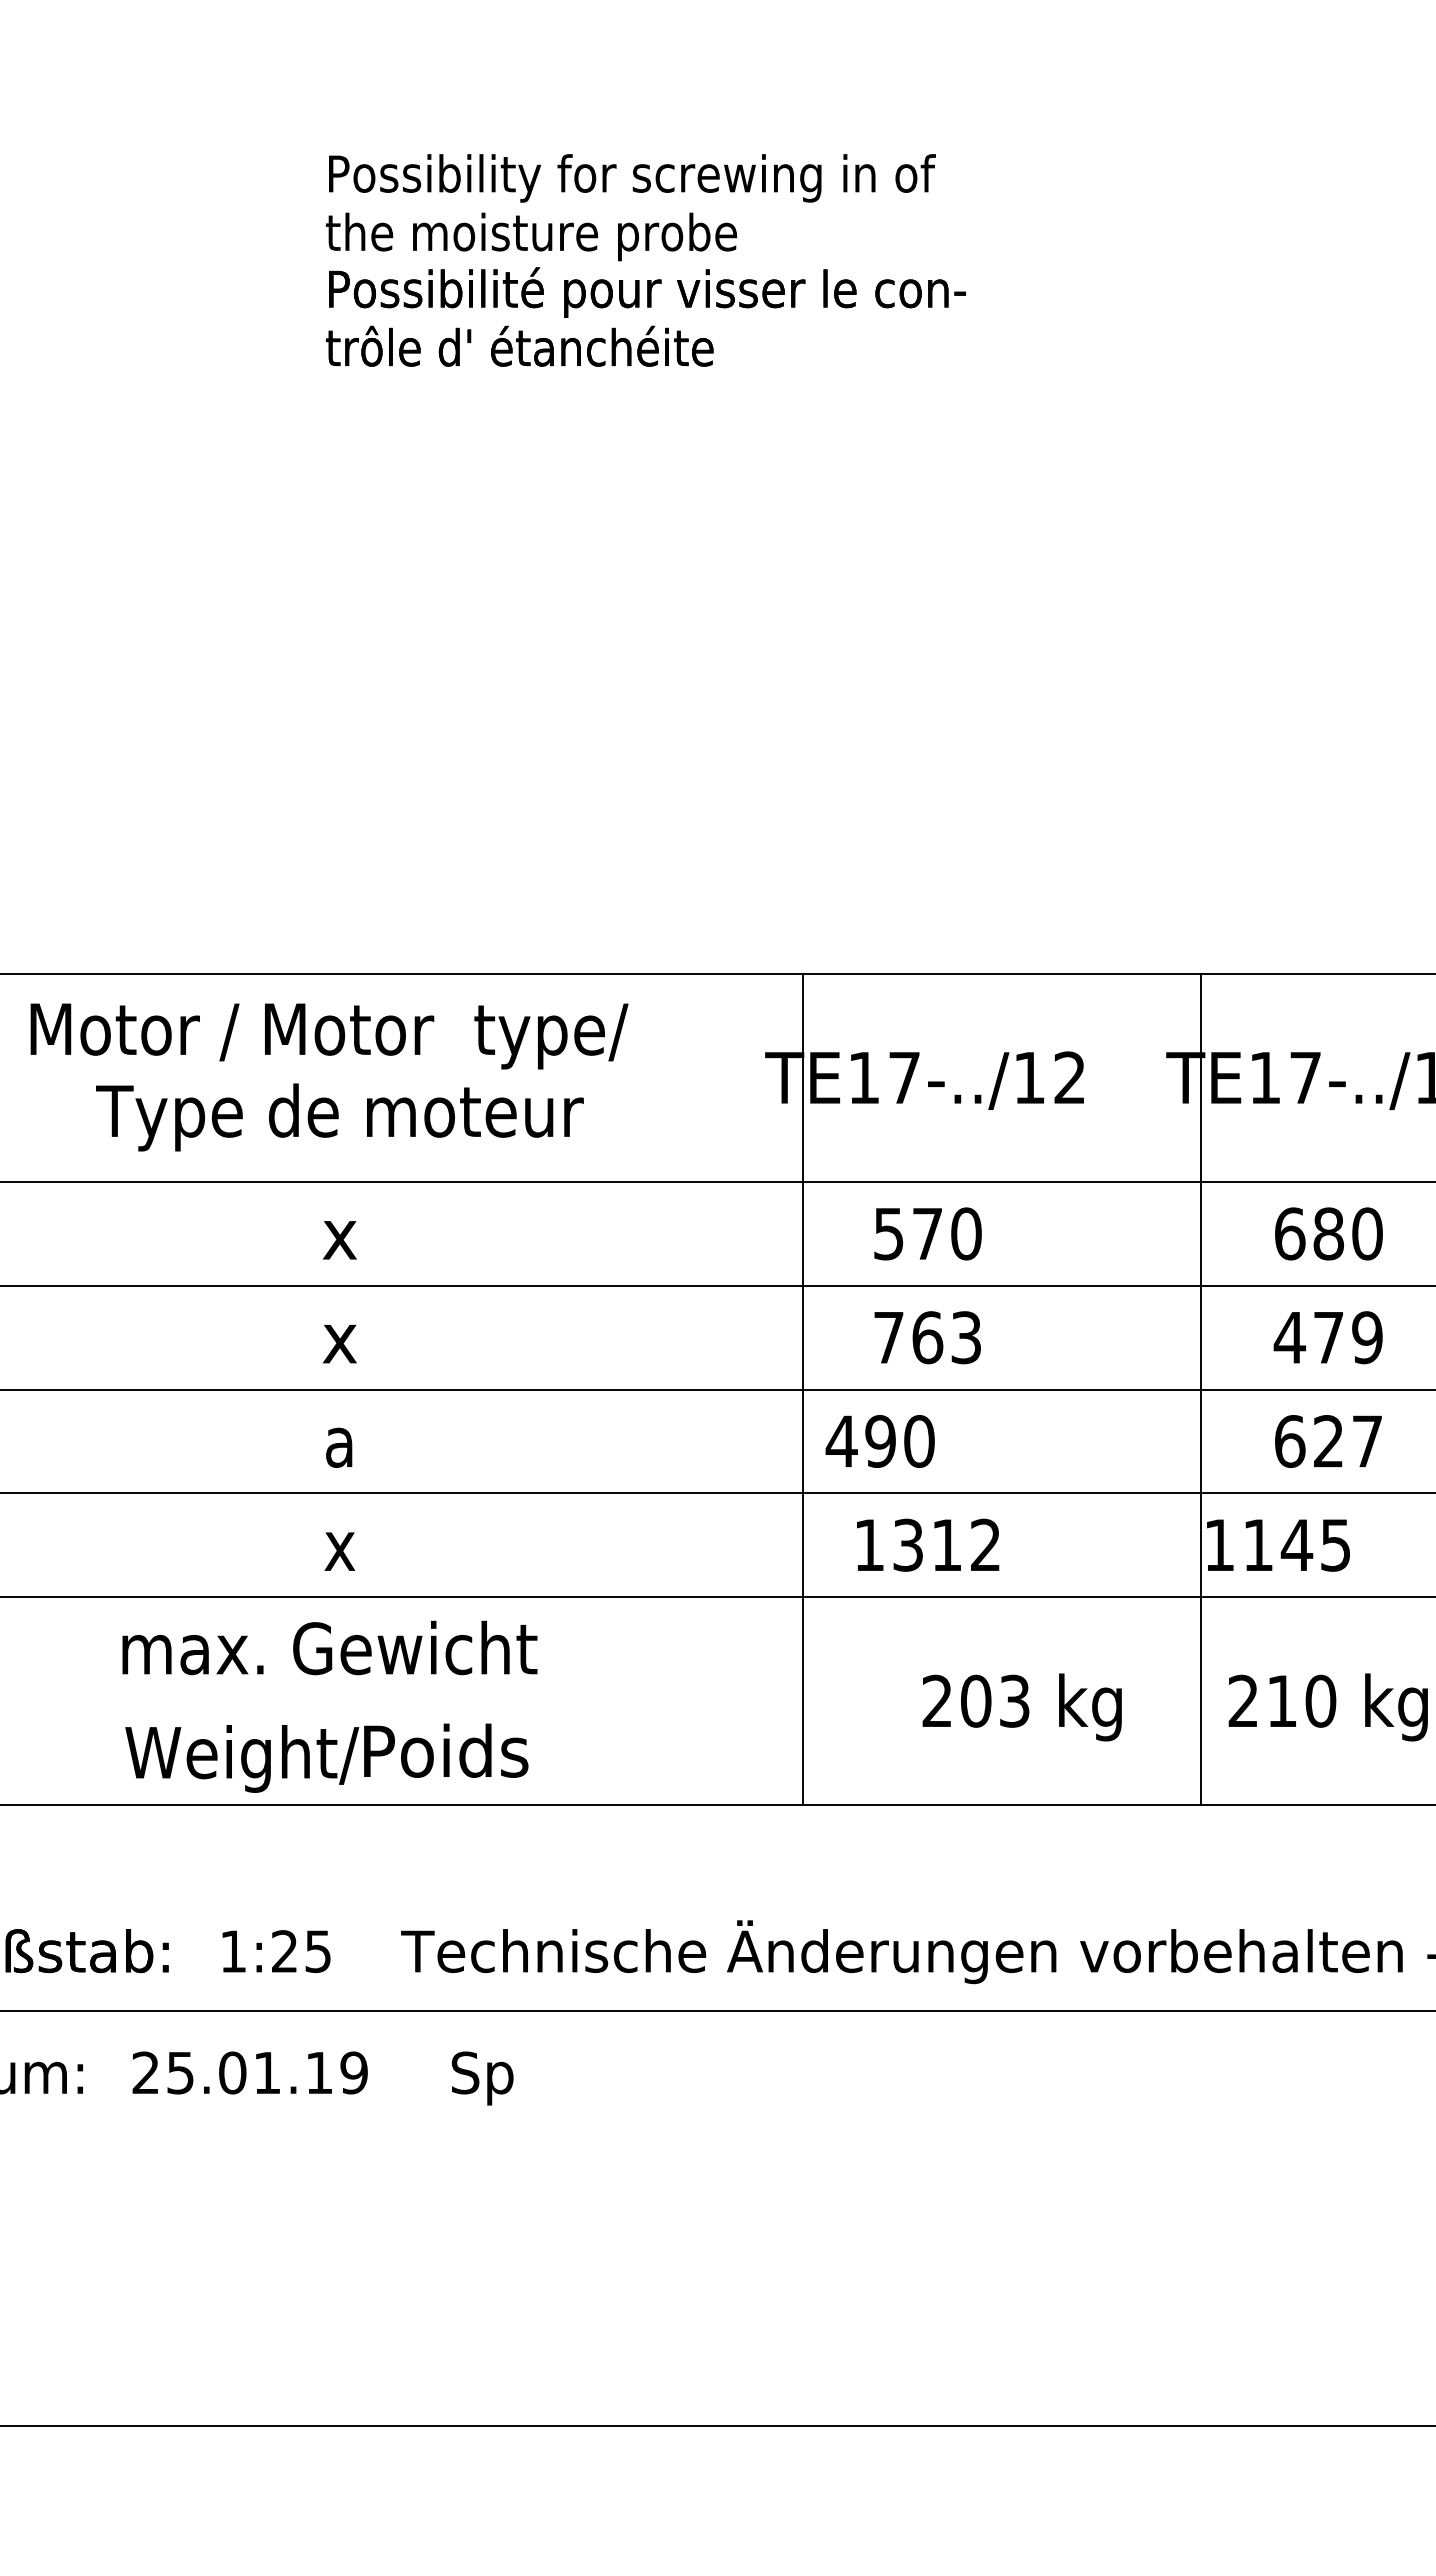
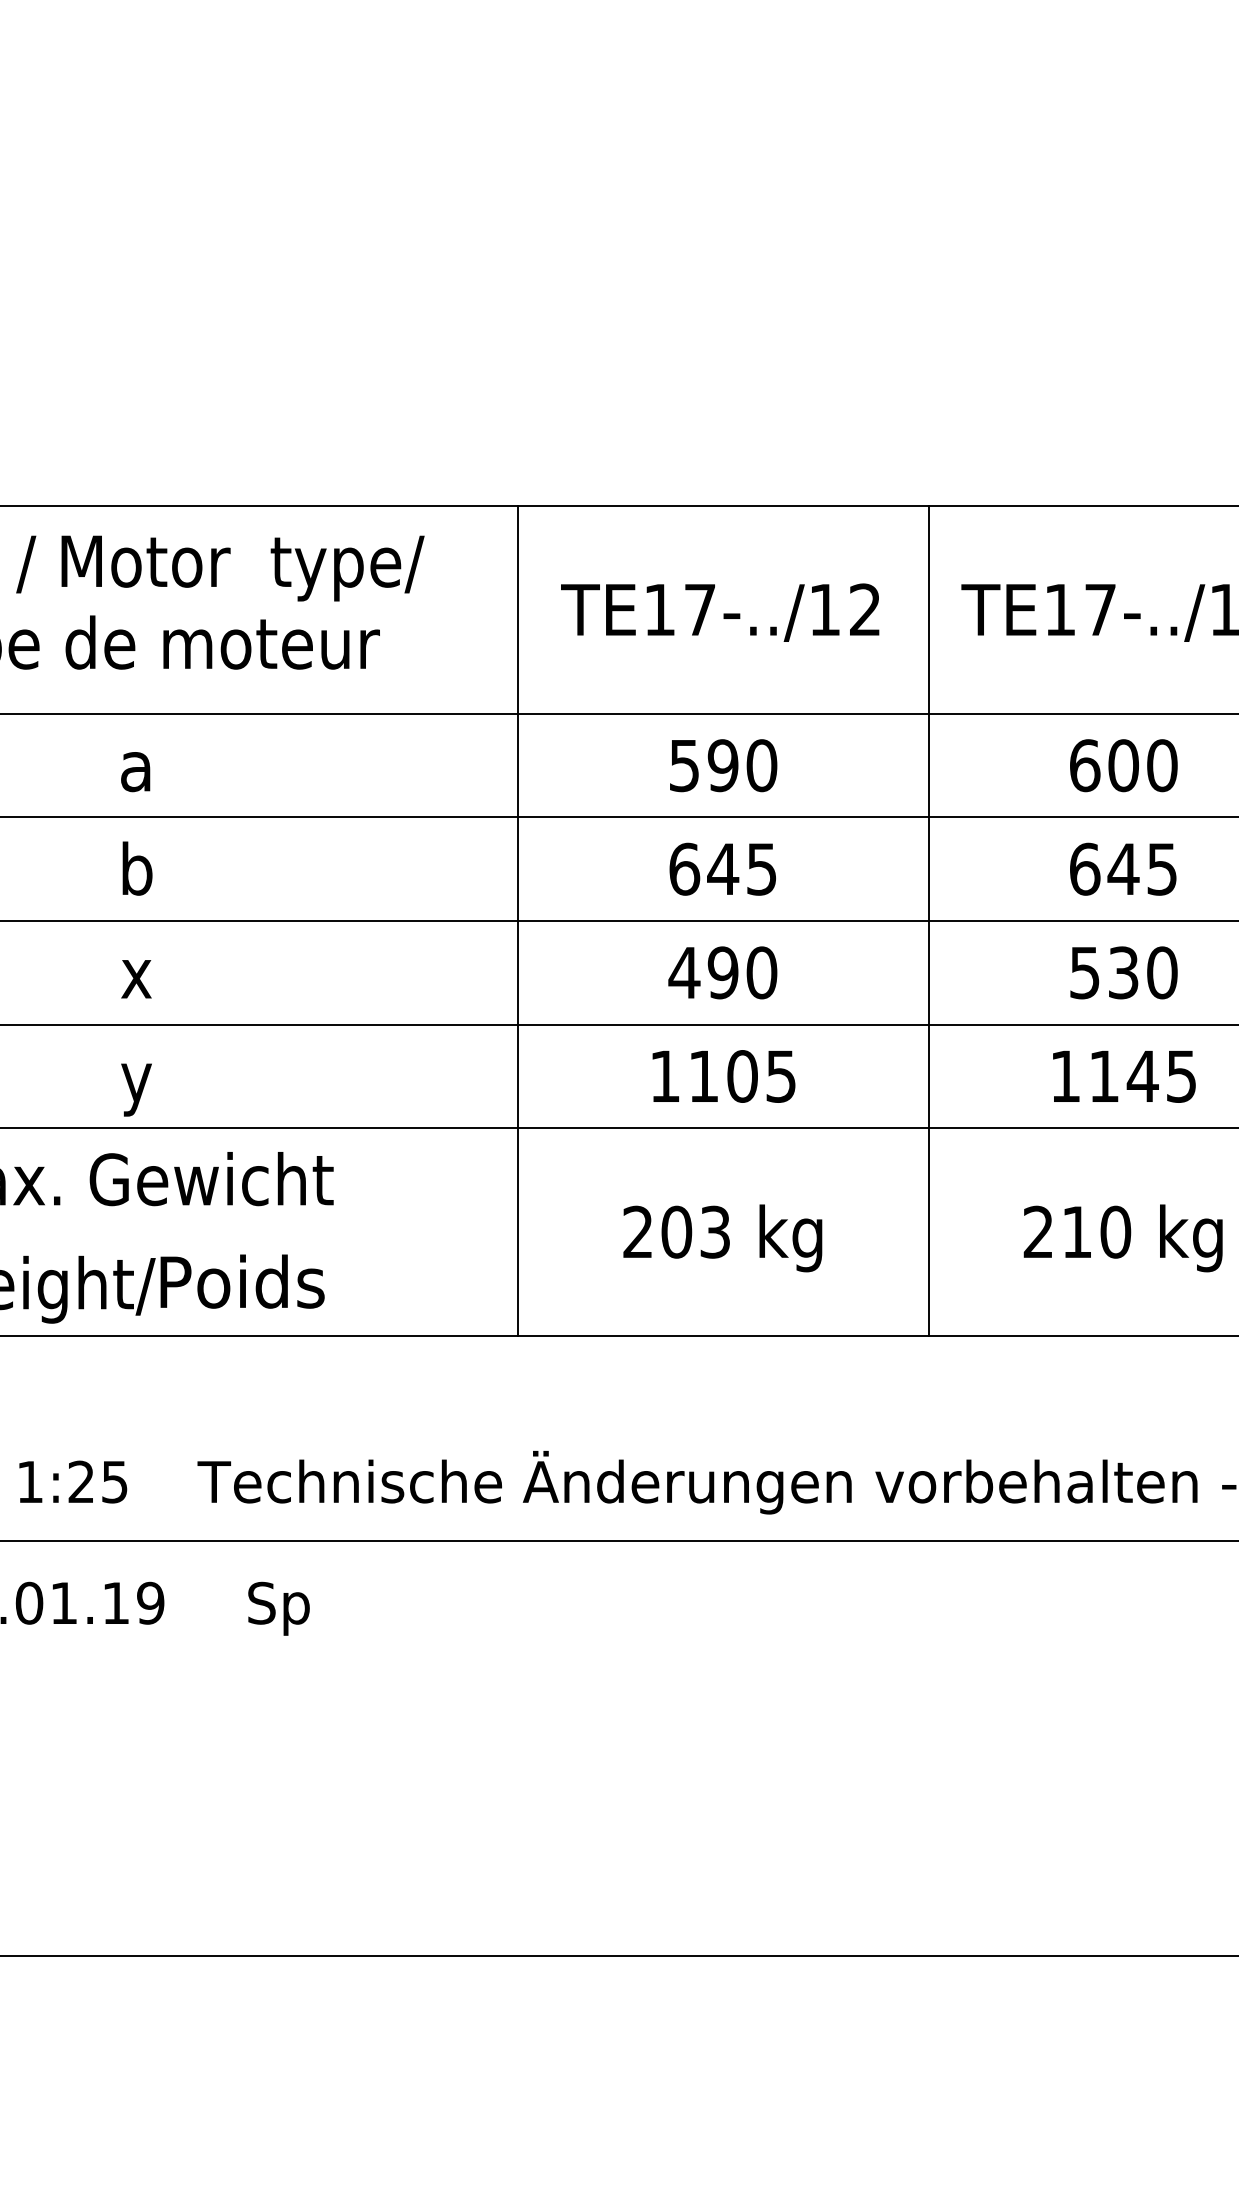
text: (927, 1233) -> (723, 765), 570 -> 590
text: (1328, 1233) -> (1123, 765), 680 -> 600
text: (339, 1240) -> (136, 772), x -> a
text: (339, 1337) -> (136, 869), x -> b
text: (927, 1337) -> (723, 869), 763 -> 645
text: (1327, 1337) -> (1122, 869), 479 -> 645
line: (802, 1389) -> (517, 920), moved
line: (1200, 1389) -> (928, 920), moved
text: (879, 1441) -> (722, 972), moved
text: (1328, 1441) -> (1123, 972), 627 -> 530
text: (339, 1447) -> (136, 978), a -> x
text: (946, 1544) -> (742, 1075), 1312 -> 1105
text: (1278, 1545) -> (1124, 1076), moved
text: (339, 1558) -> (136, 1089), x -> y
text: (1021, 1707) -> (722, 1238), moved

